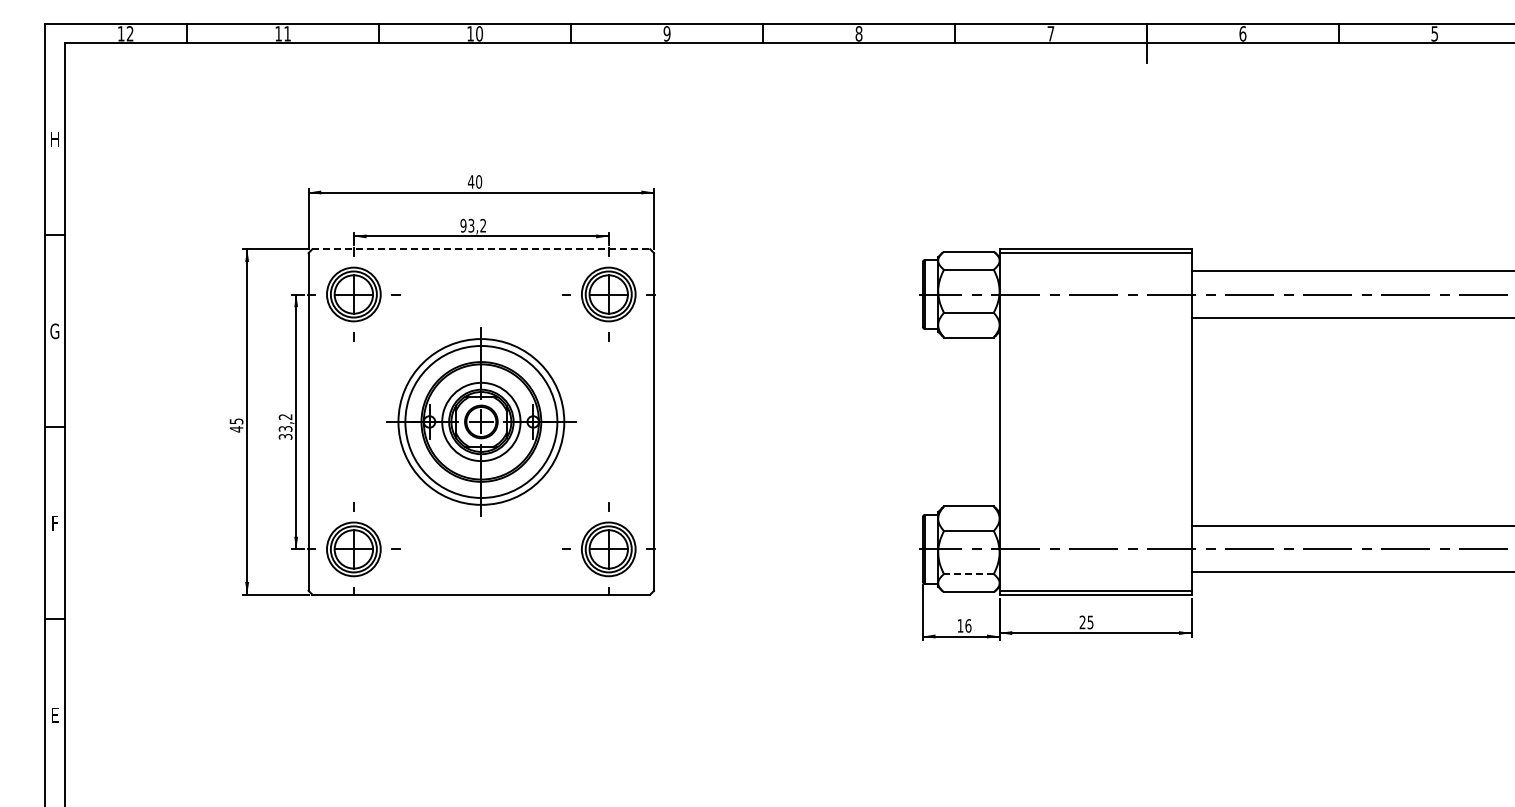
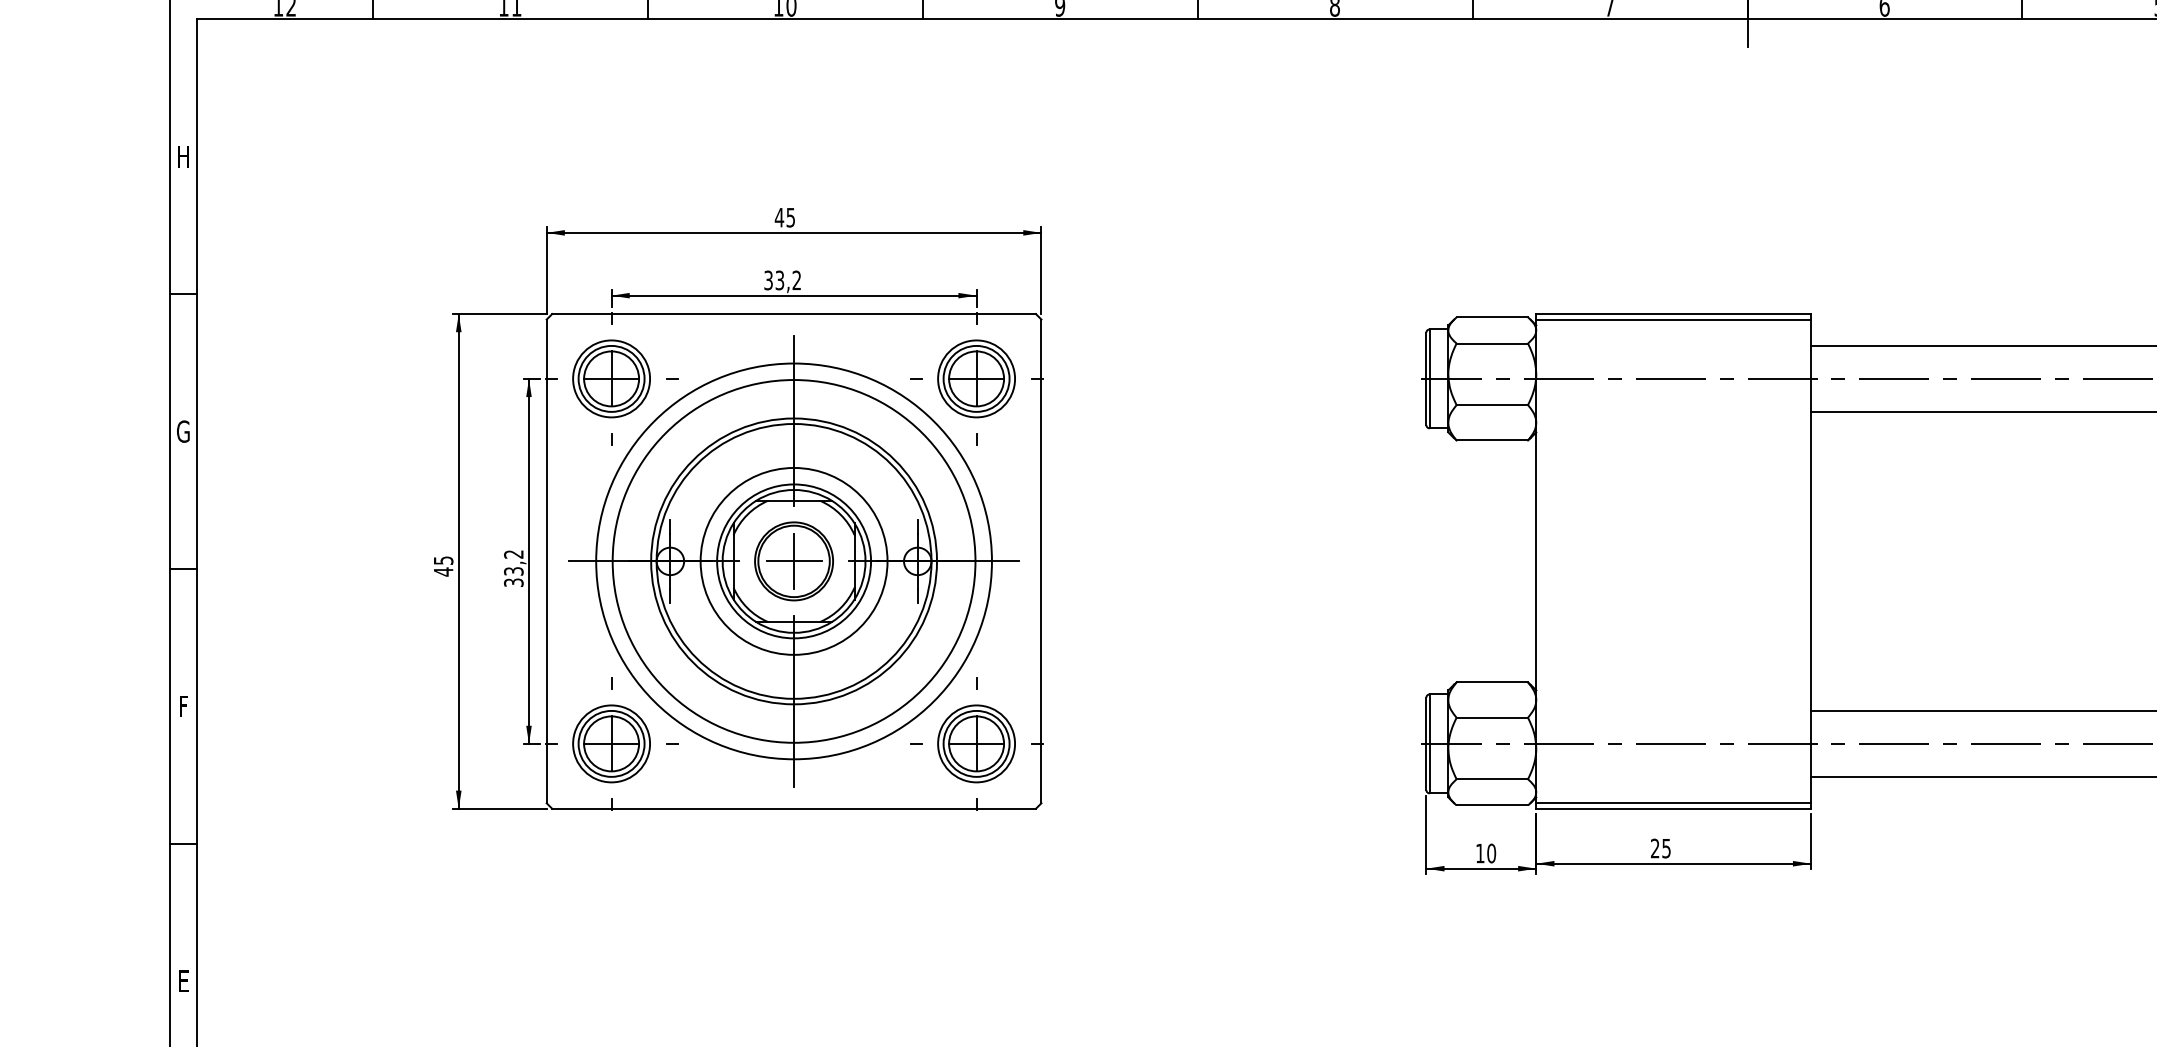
text: (479, 181) -> (791, 217), 40 -> 45
text: (463, 225) -> (768, 280), 93,2 -> 33,2
line: (481, 249) -> (794, 314), dashed -> solid
part: (481, 421) -> (794, 560), size x1.67
line: (968, 574) -> (1491, 779), dashed -> solid
text: (968, 625) -> (1491, 852), 16 -> 10

